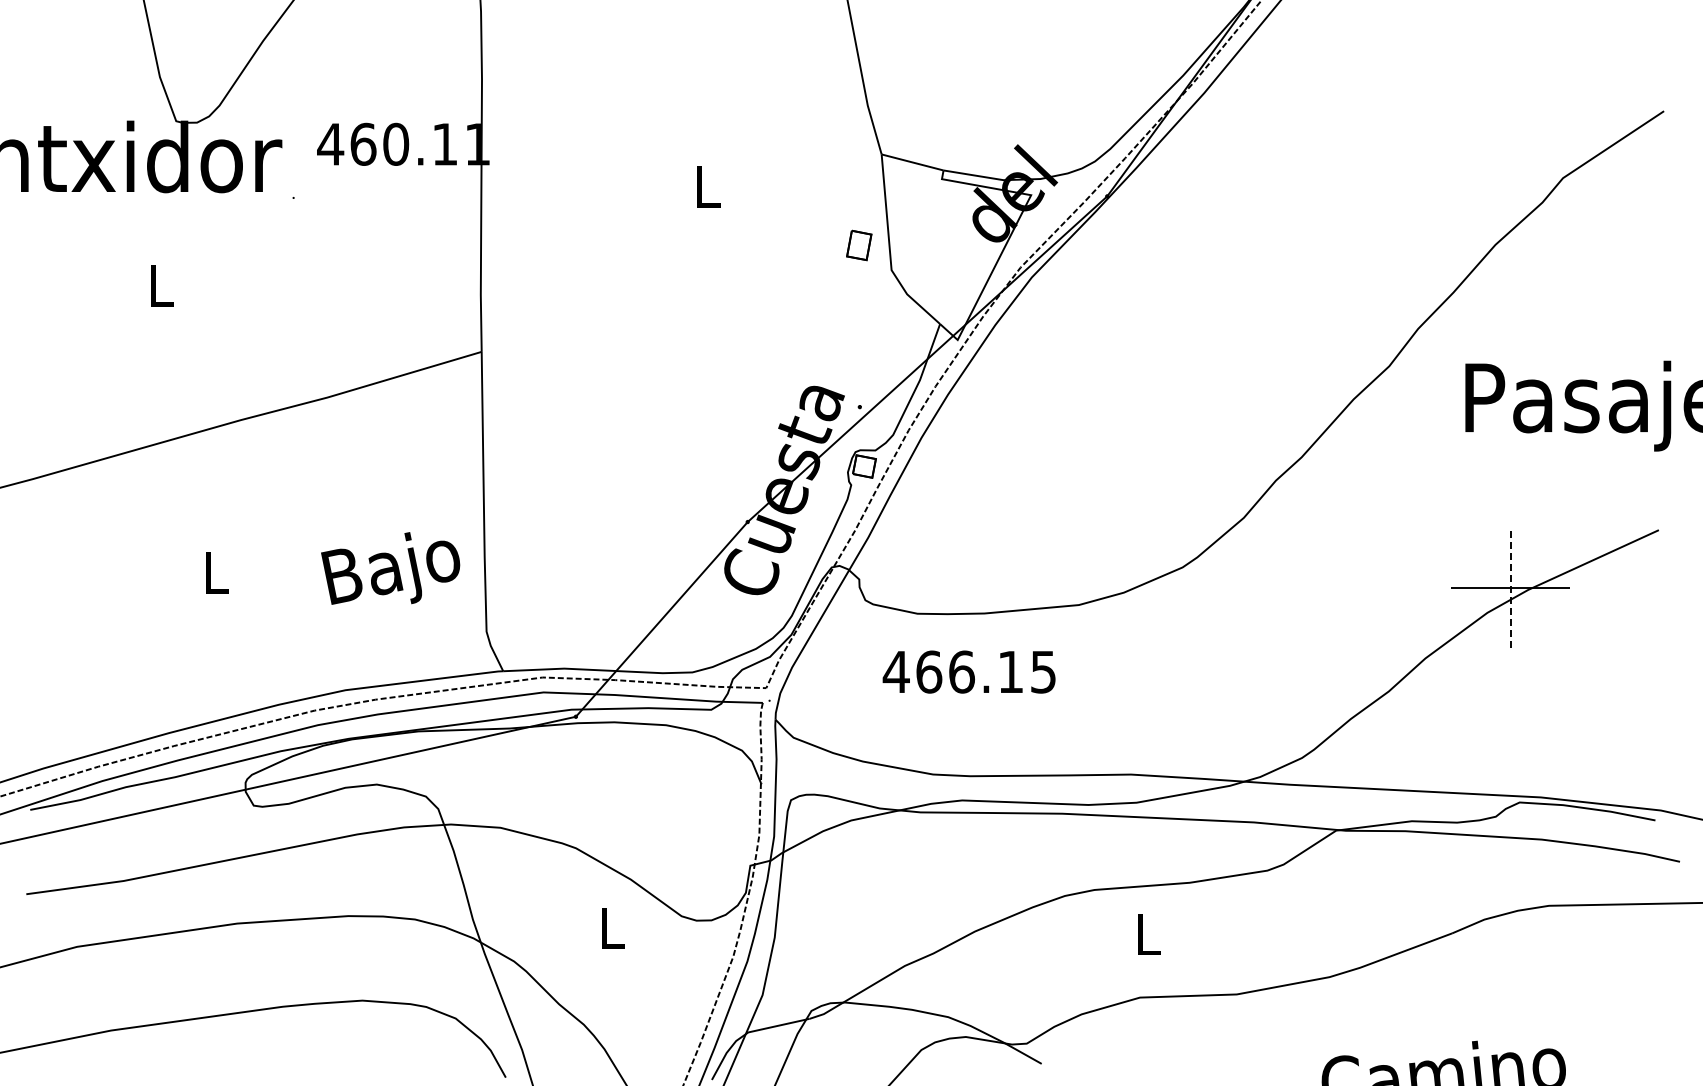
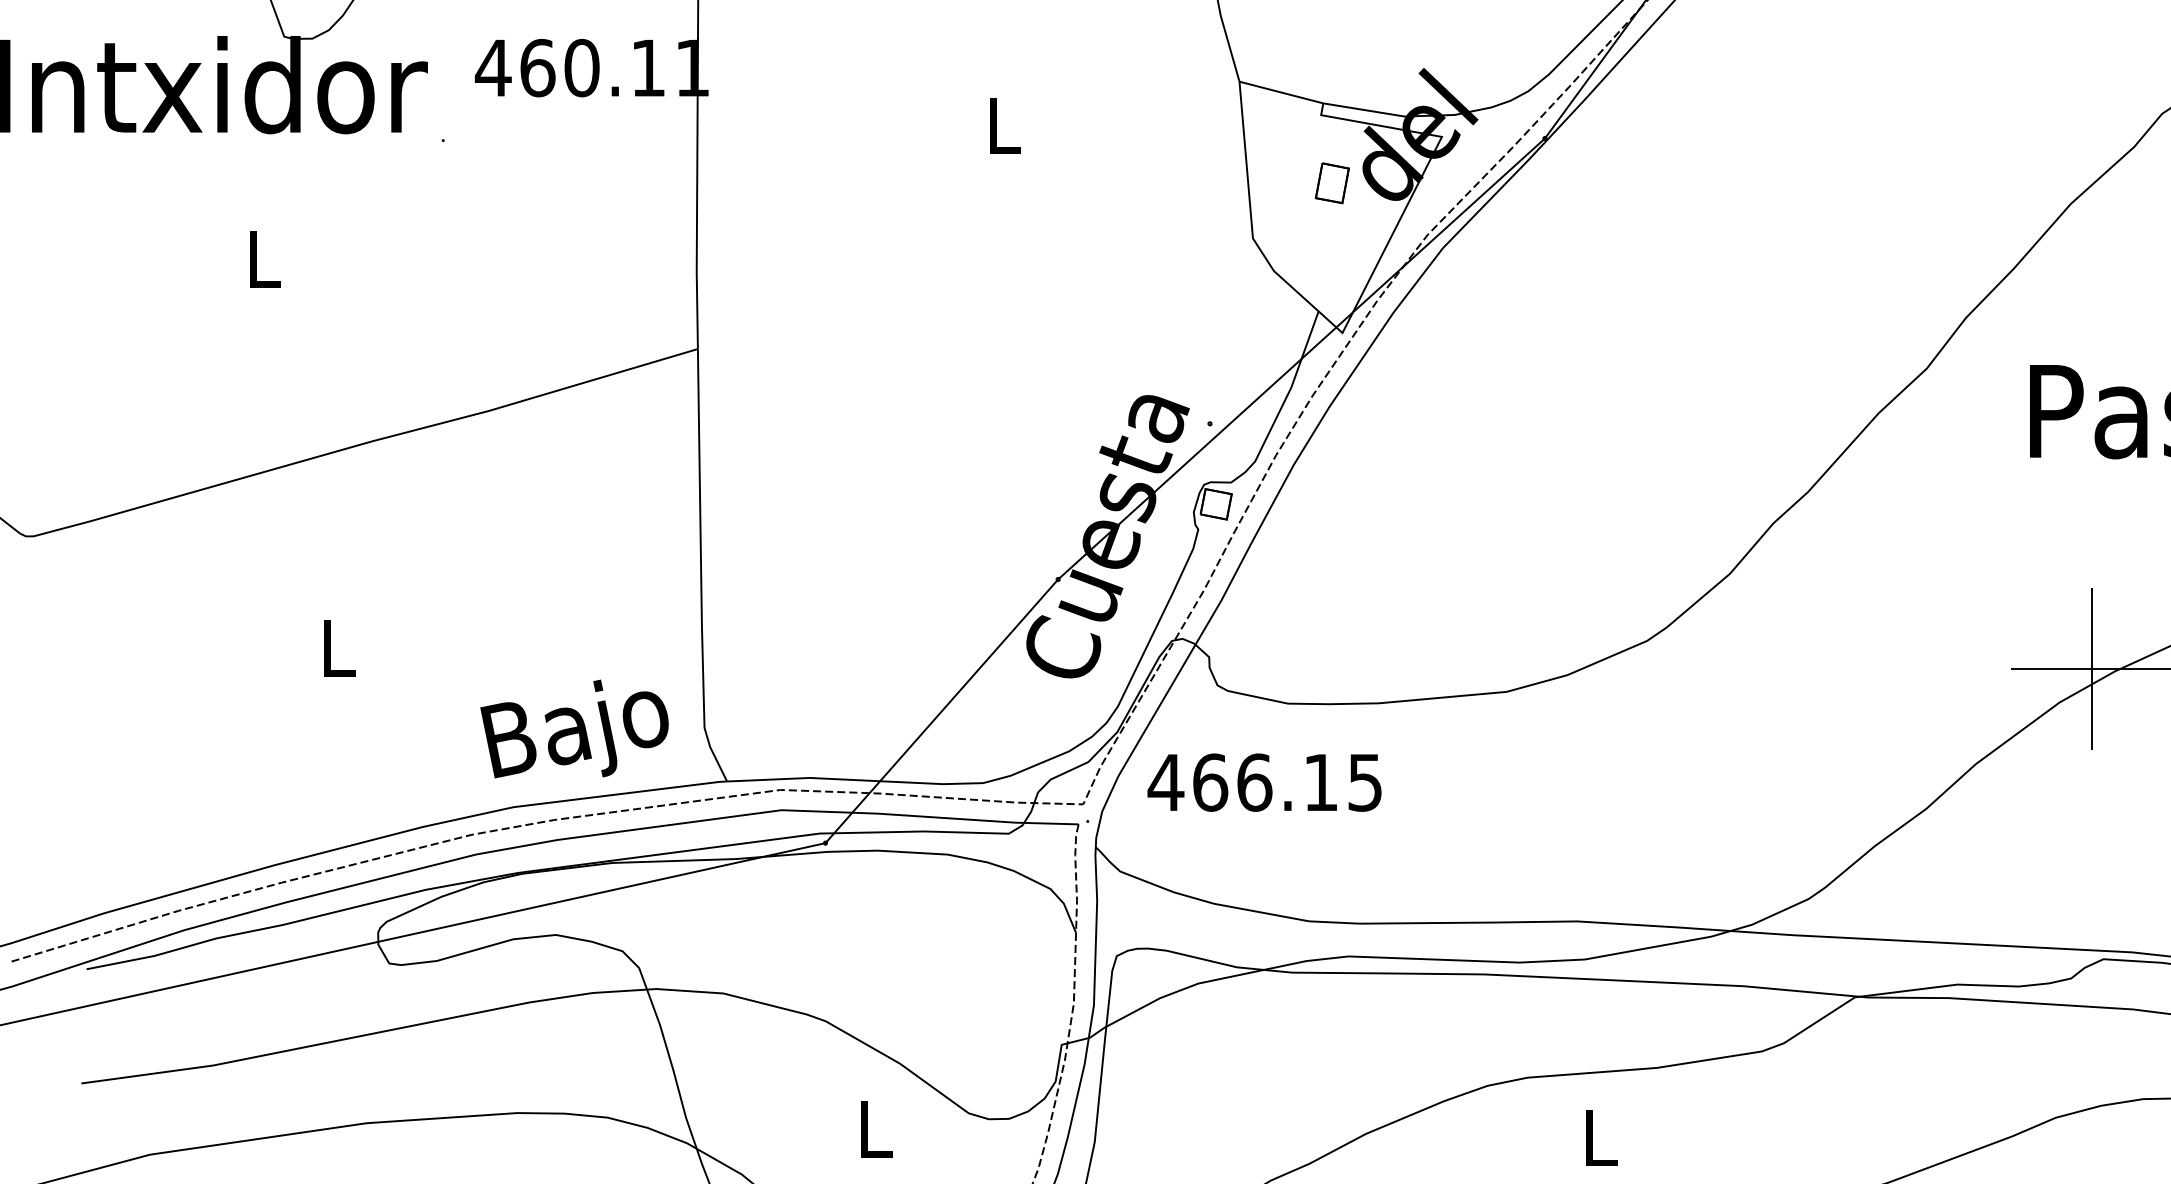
part: (859, 245) -> (1332, 183), moved
text: (390, 568) -> (574, 729), moved
line: (1510, 588) -> (2091, 669), dashed -> solid
text: (968, 671) -> (1263, 781), moved

